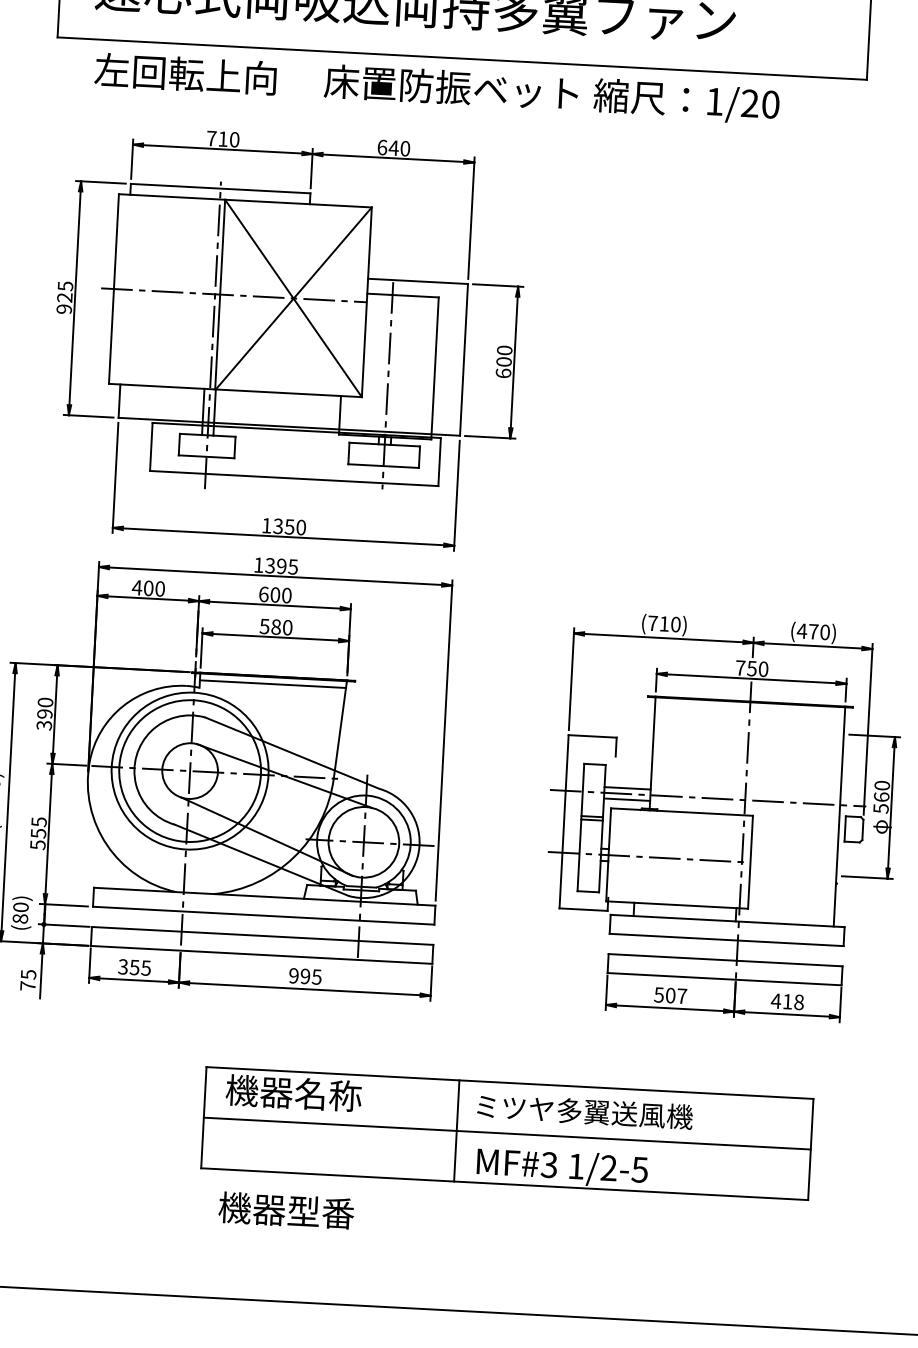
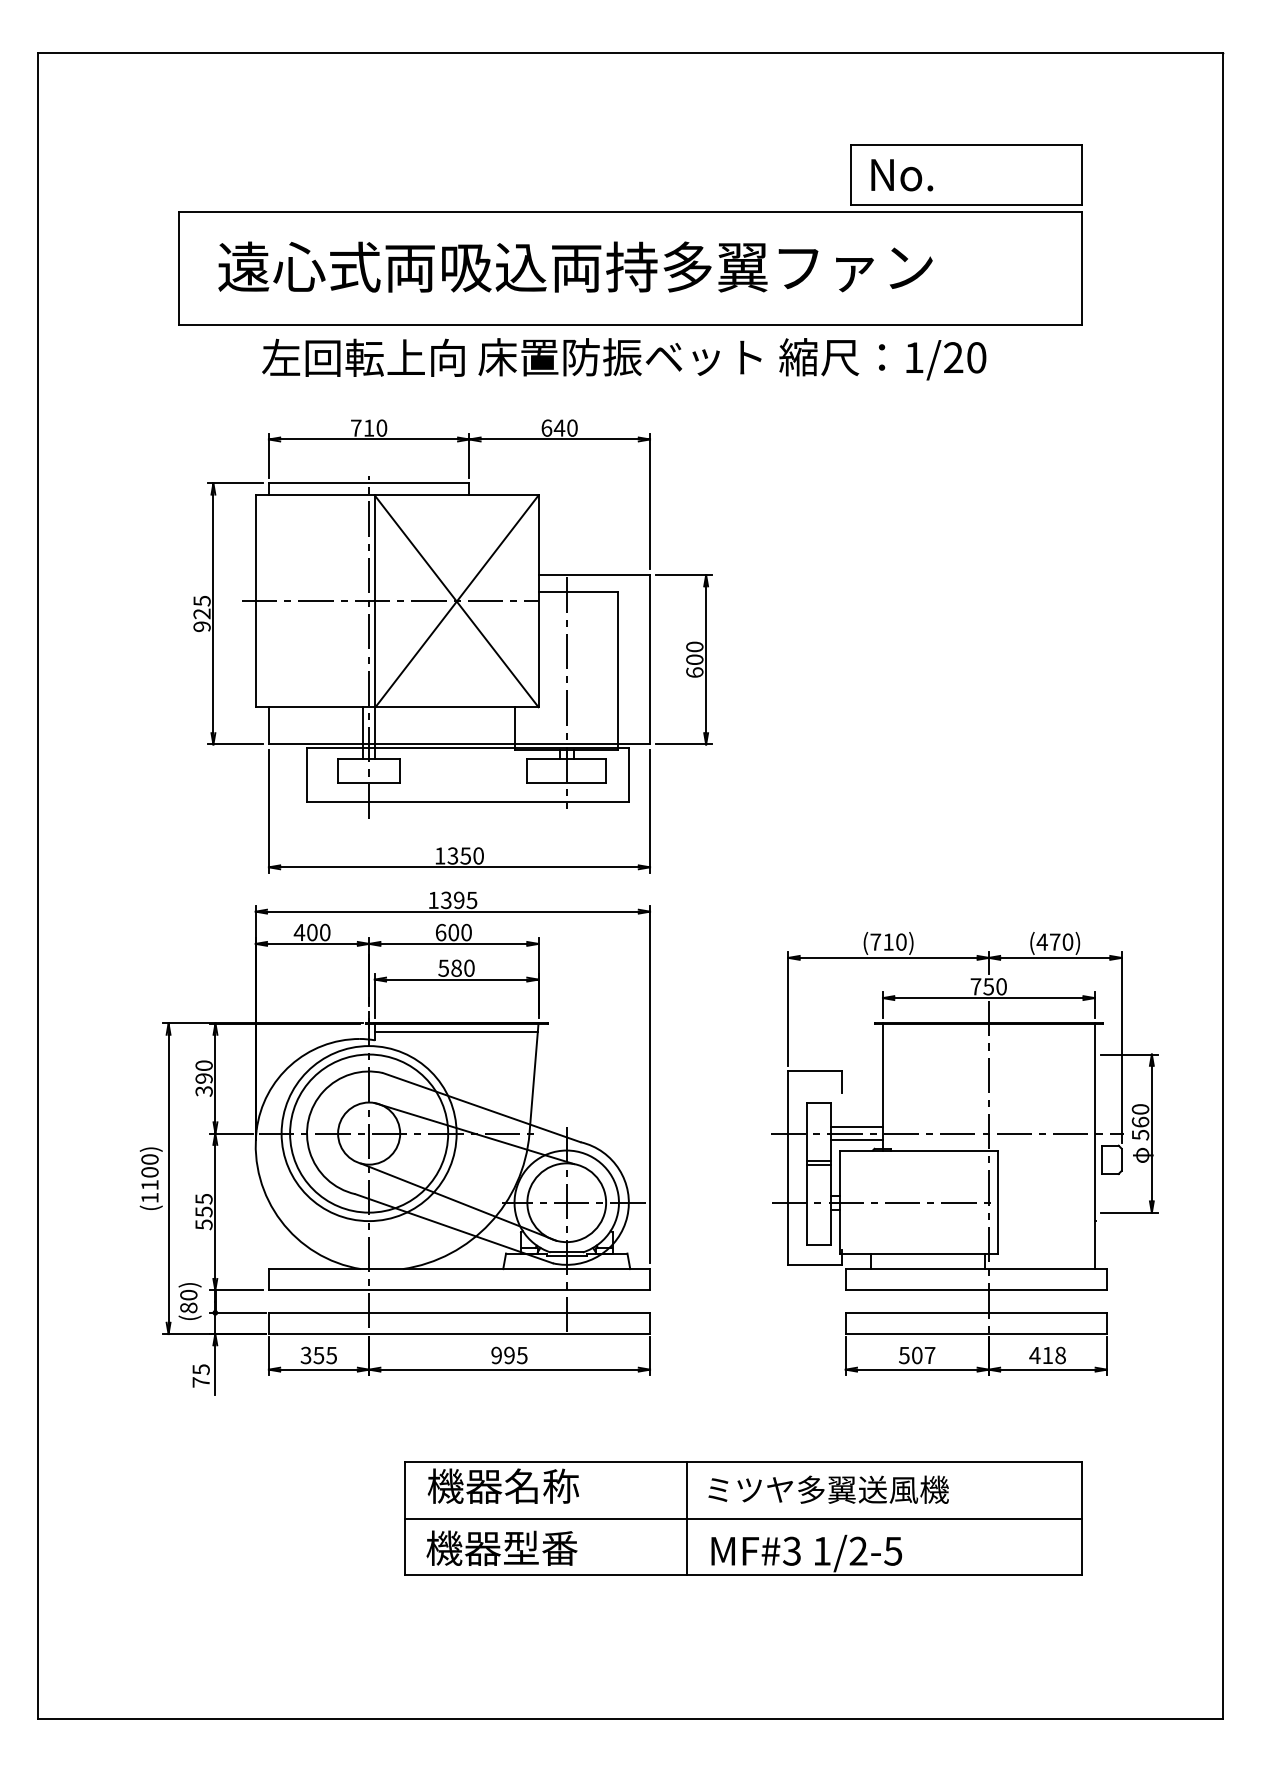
text: (185, 73) -> (363, 357), moved
text: (286, 1209) -> (501, 1547), moved

